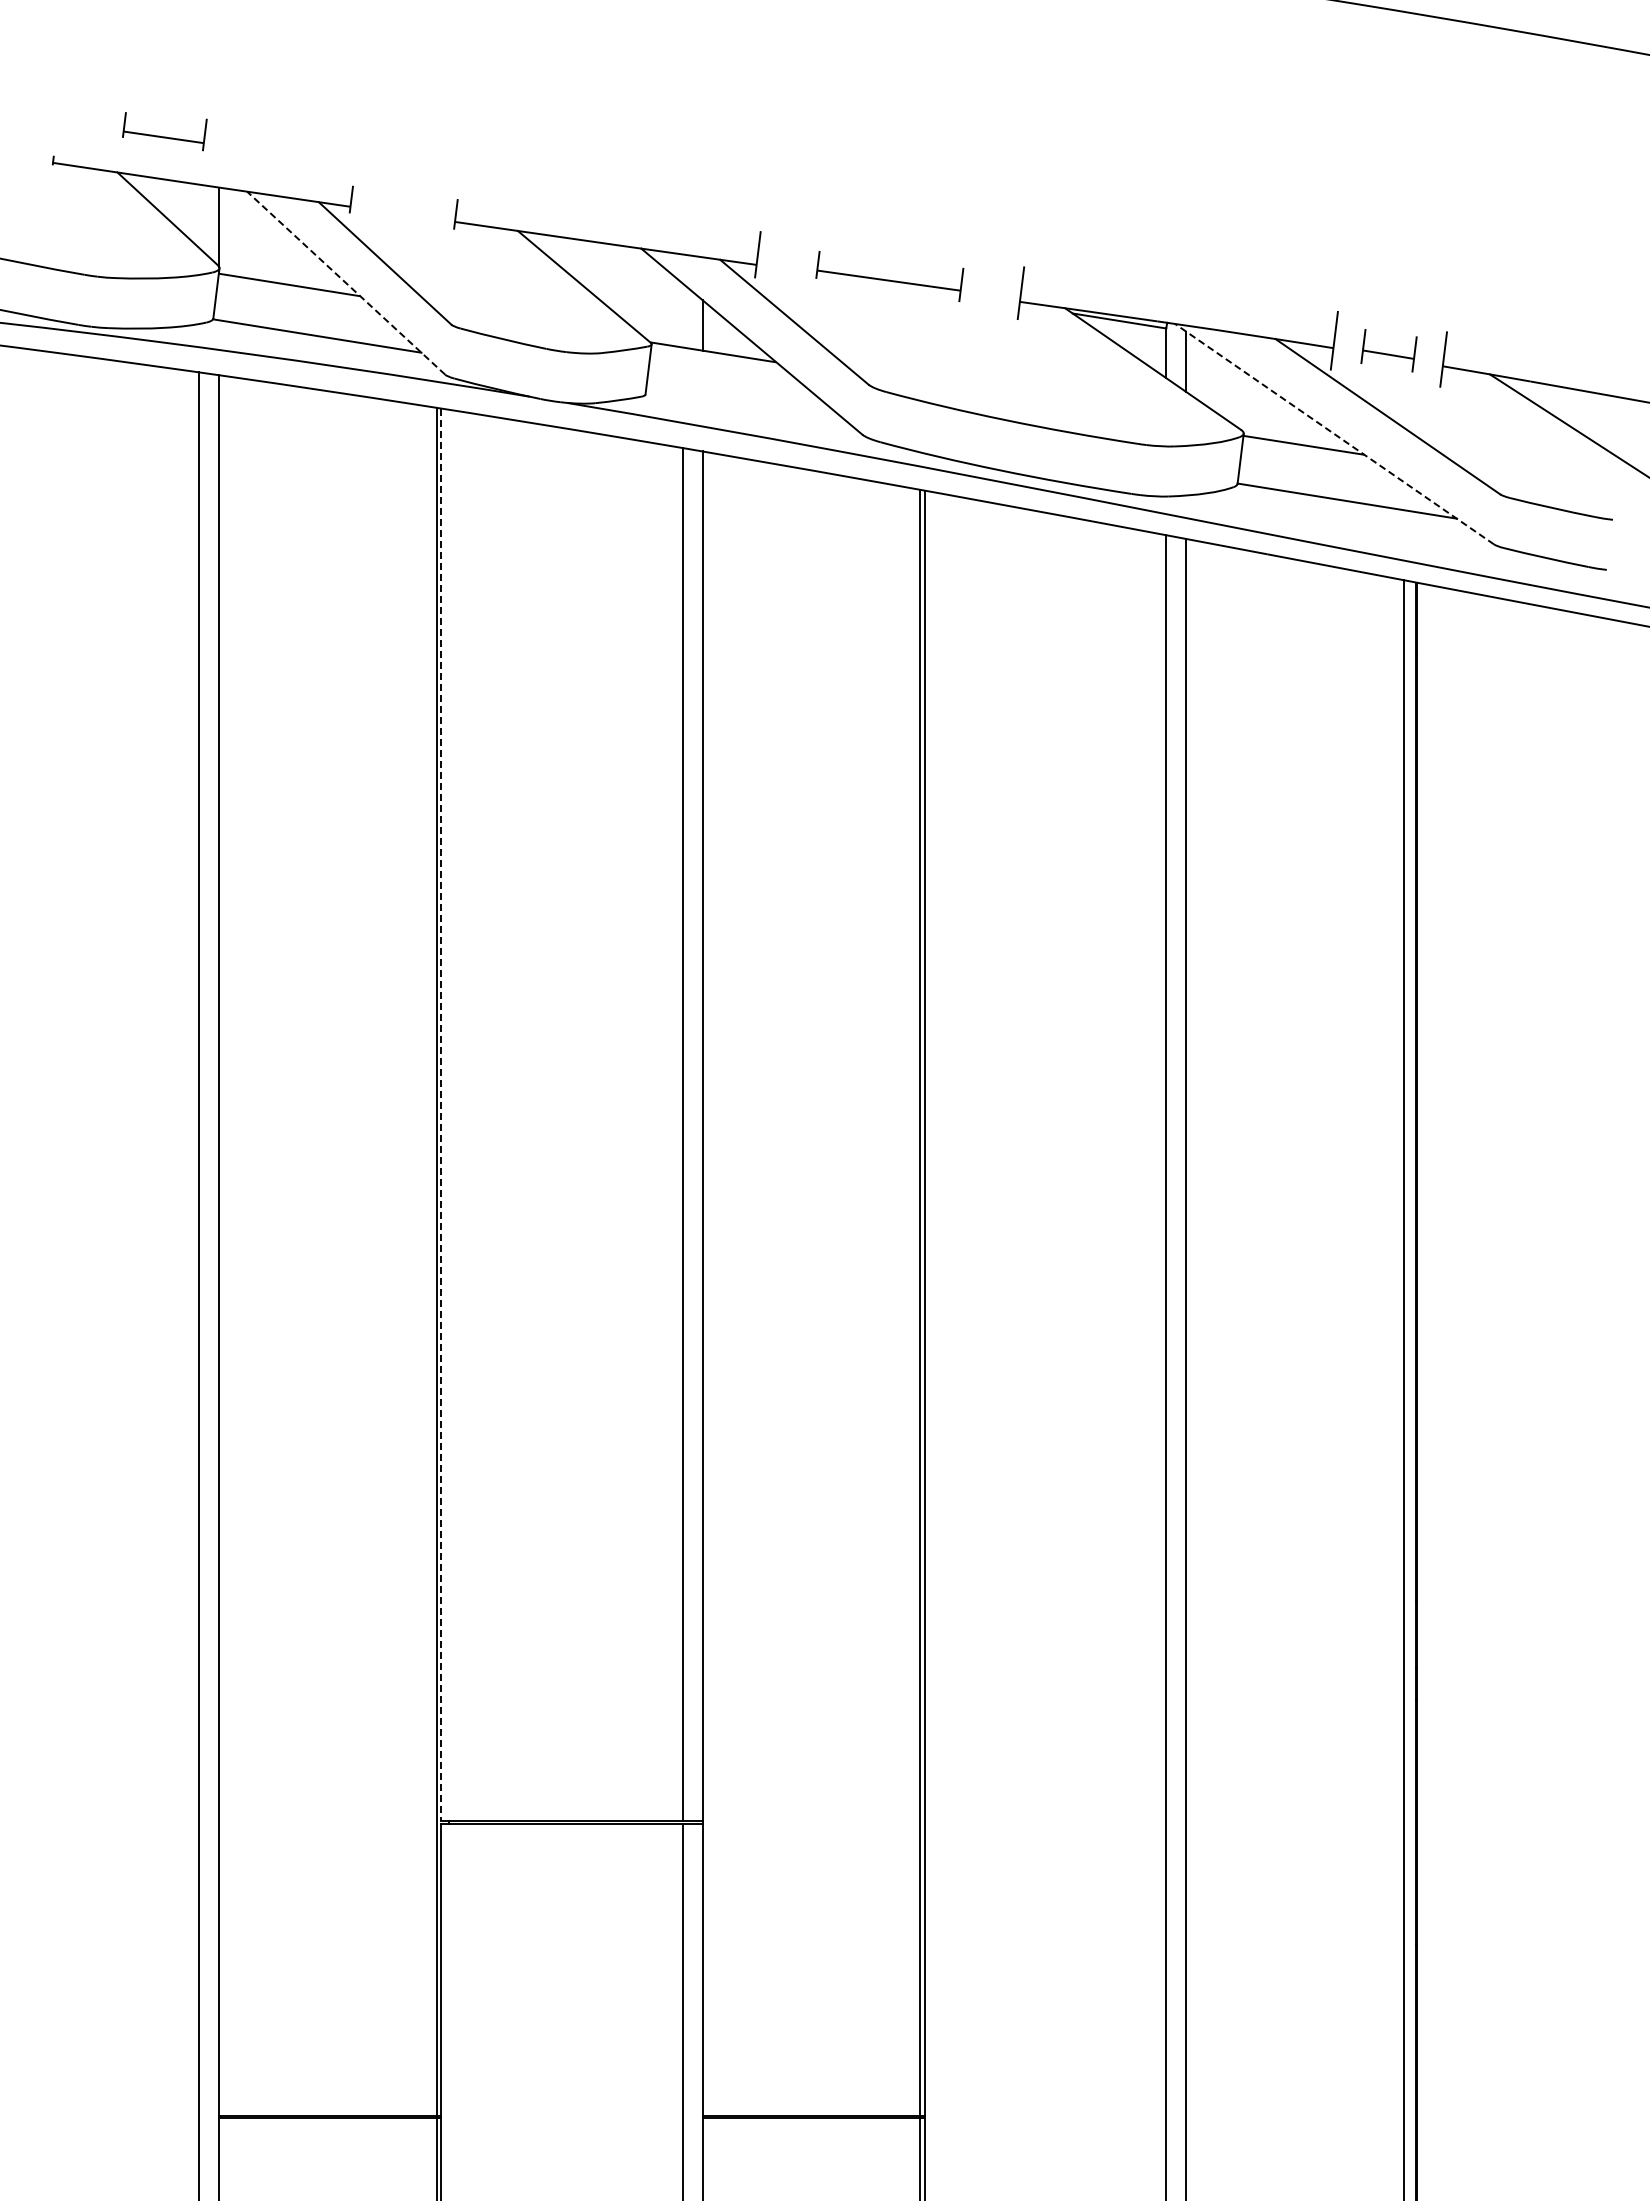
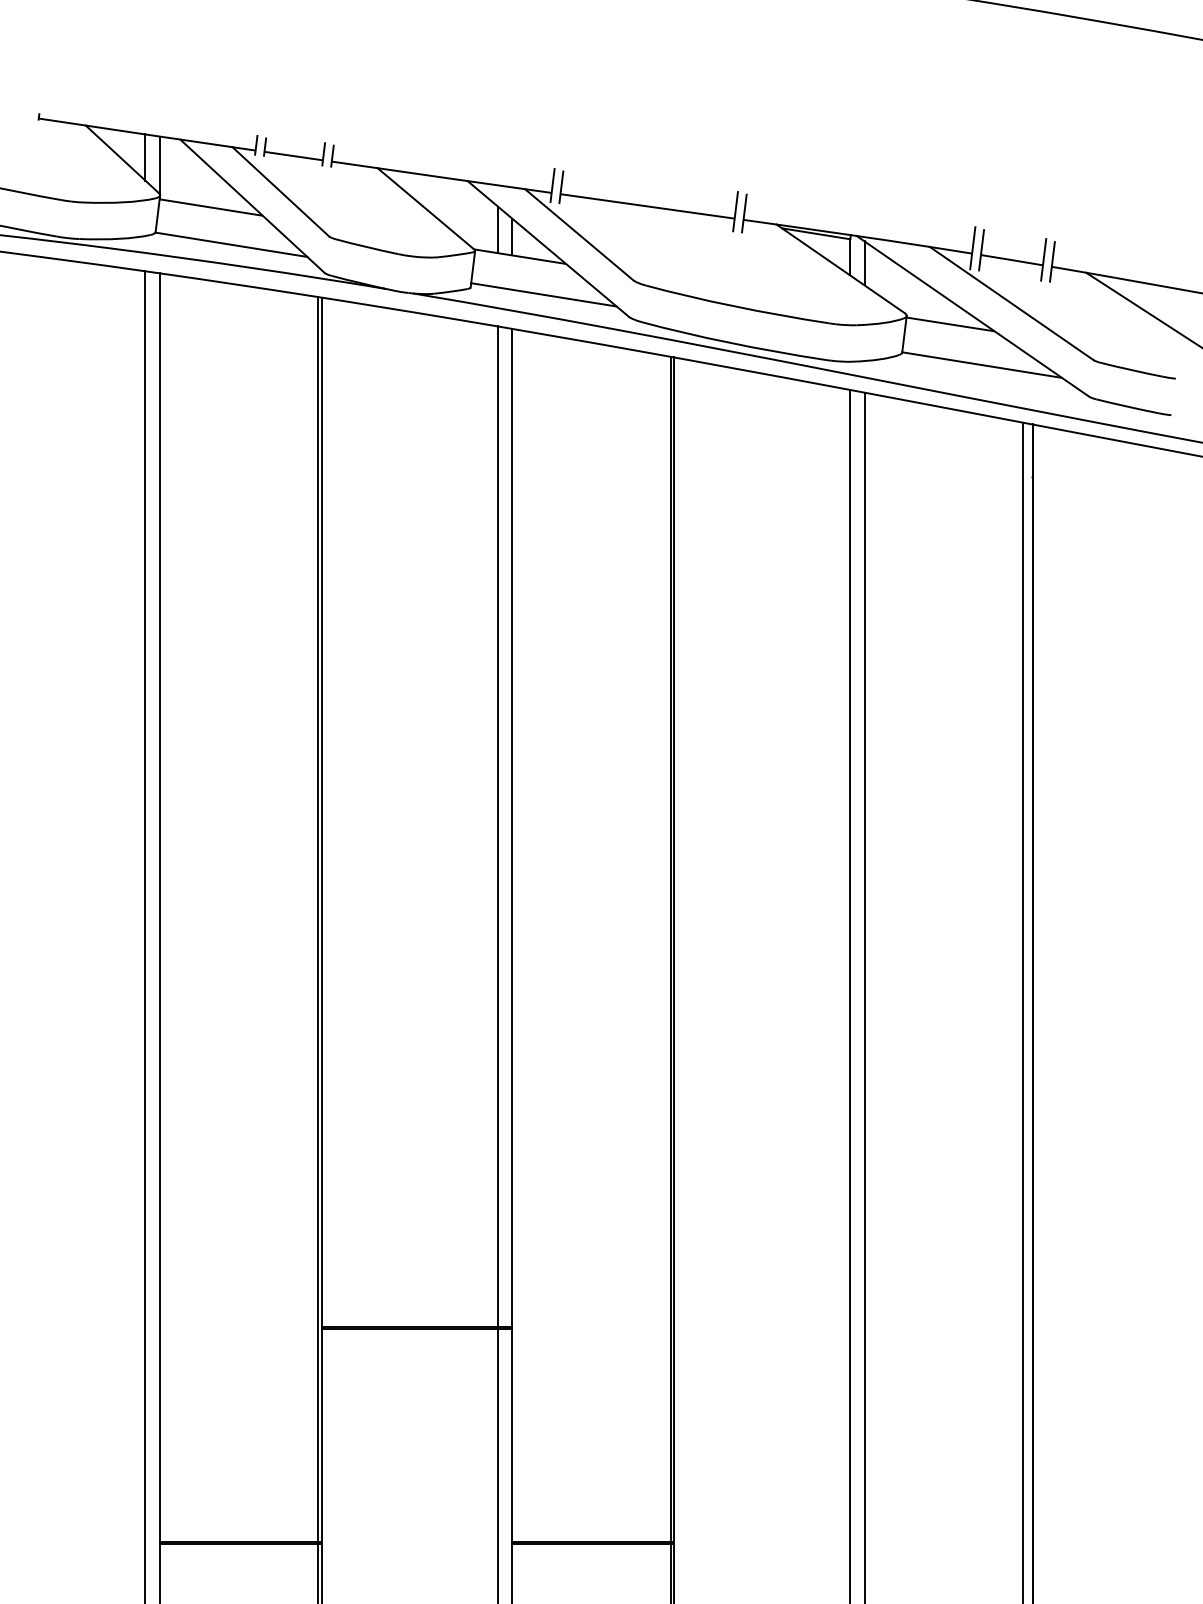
part: (164, 131) -> (294, 151), moved
line: (199, 216) -> (145, 157), added
part: (889, 276) -> (648, 201), size x1.67
line: (346, 283) -> (252, 206), dashed -> solid
line: (682, 315) -> (497, 229), added
part: (1388, 350) -> (1012, 255), size x1.67
line: (745, 404) -> (543, 294), added
line: (1334, 434) -> (972, 316), dashed -> solid
line: (441, 1115) -> (321, 812), dashed -> solid

